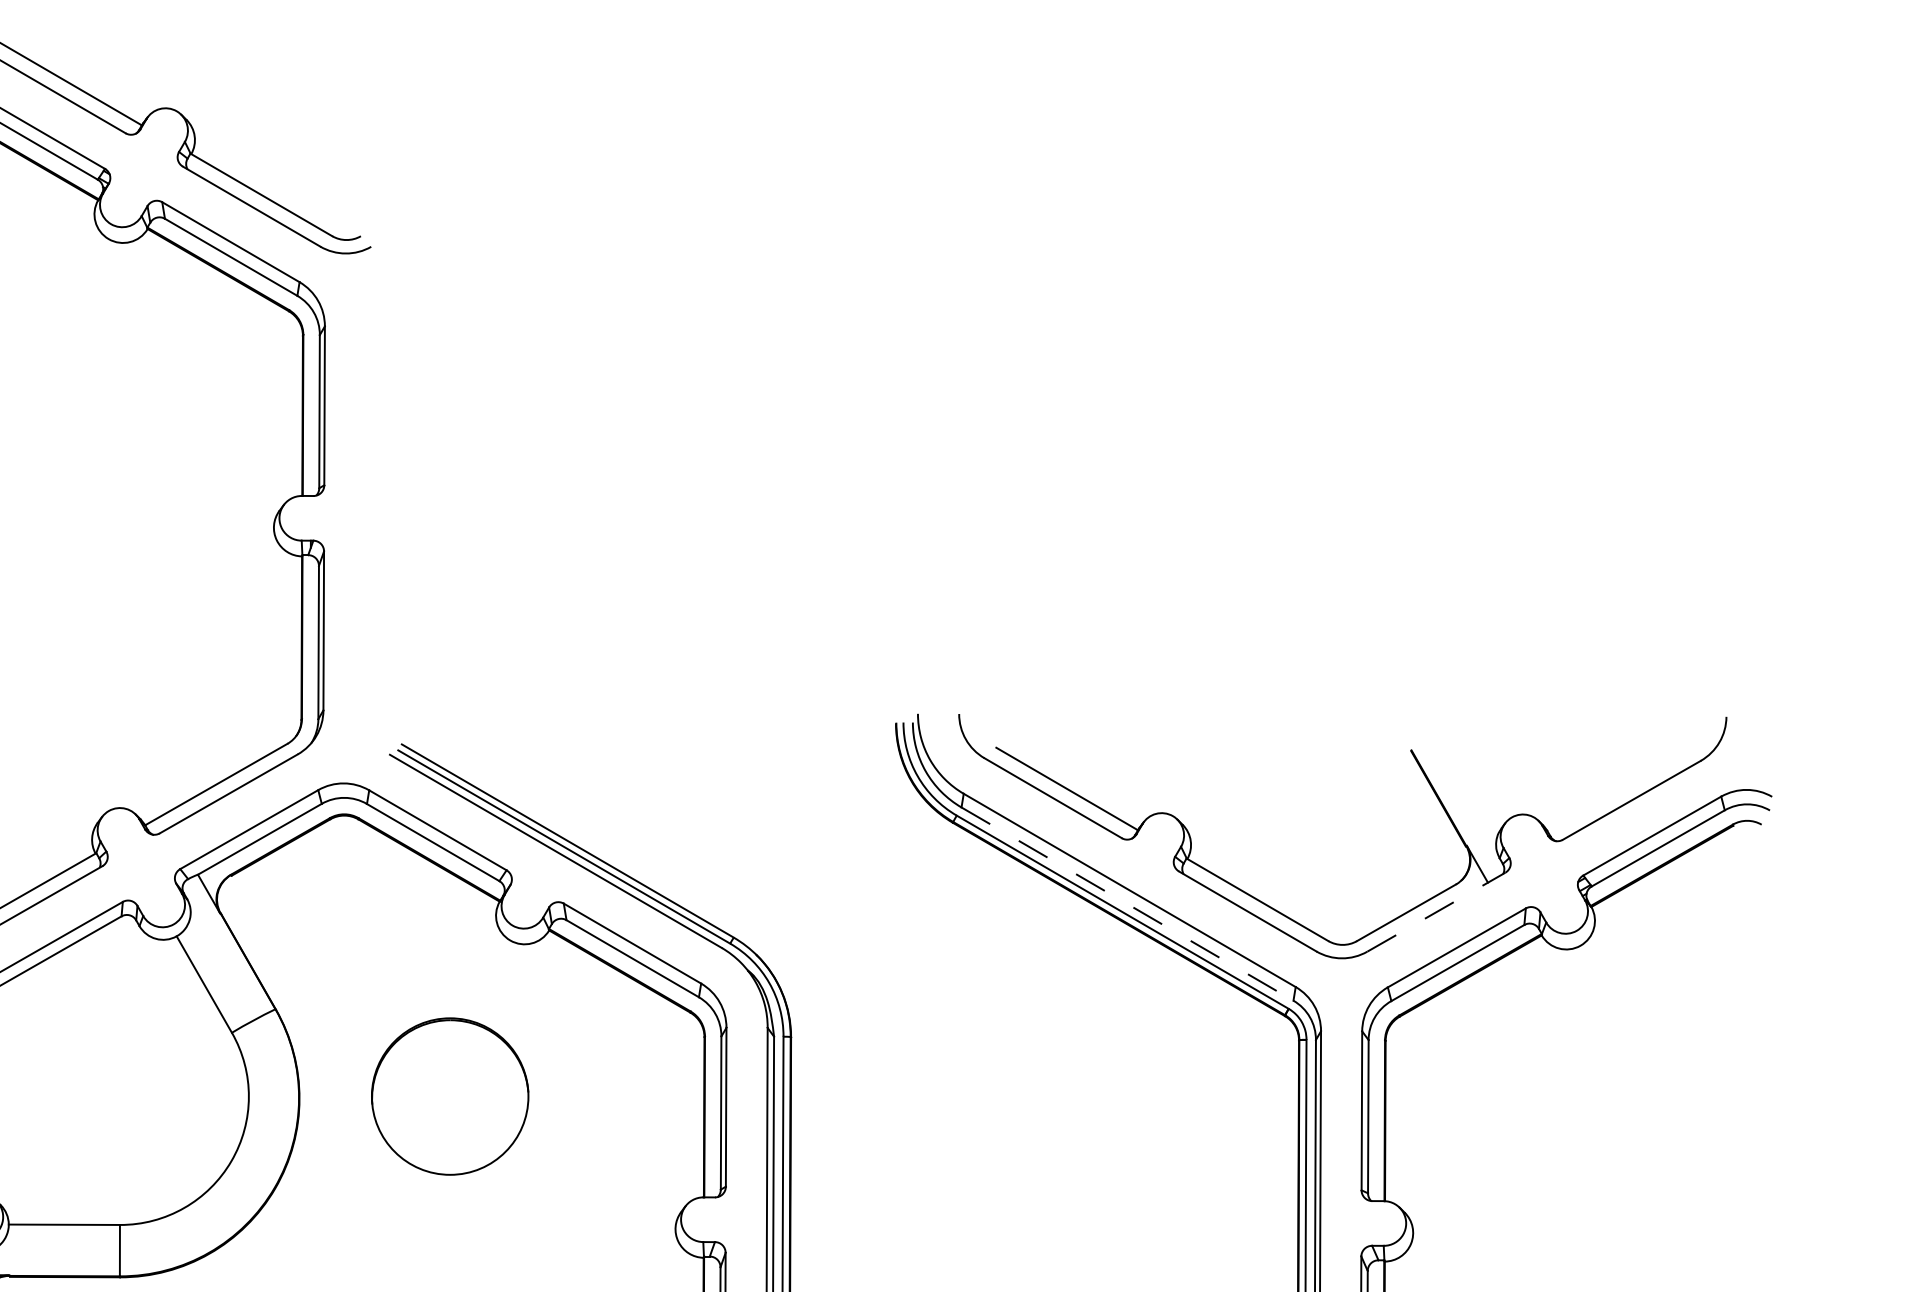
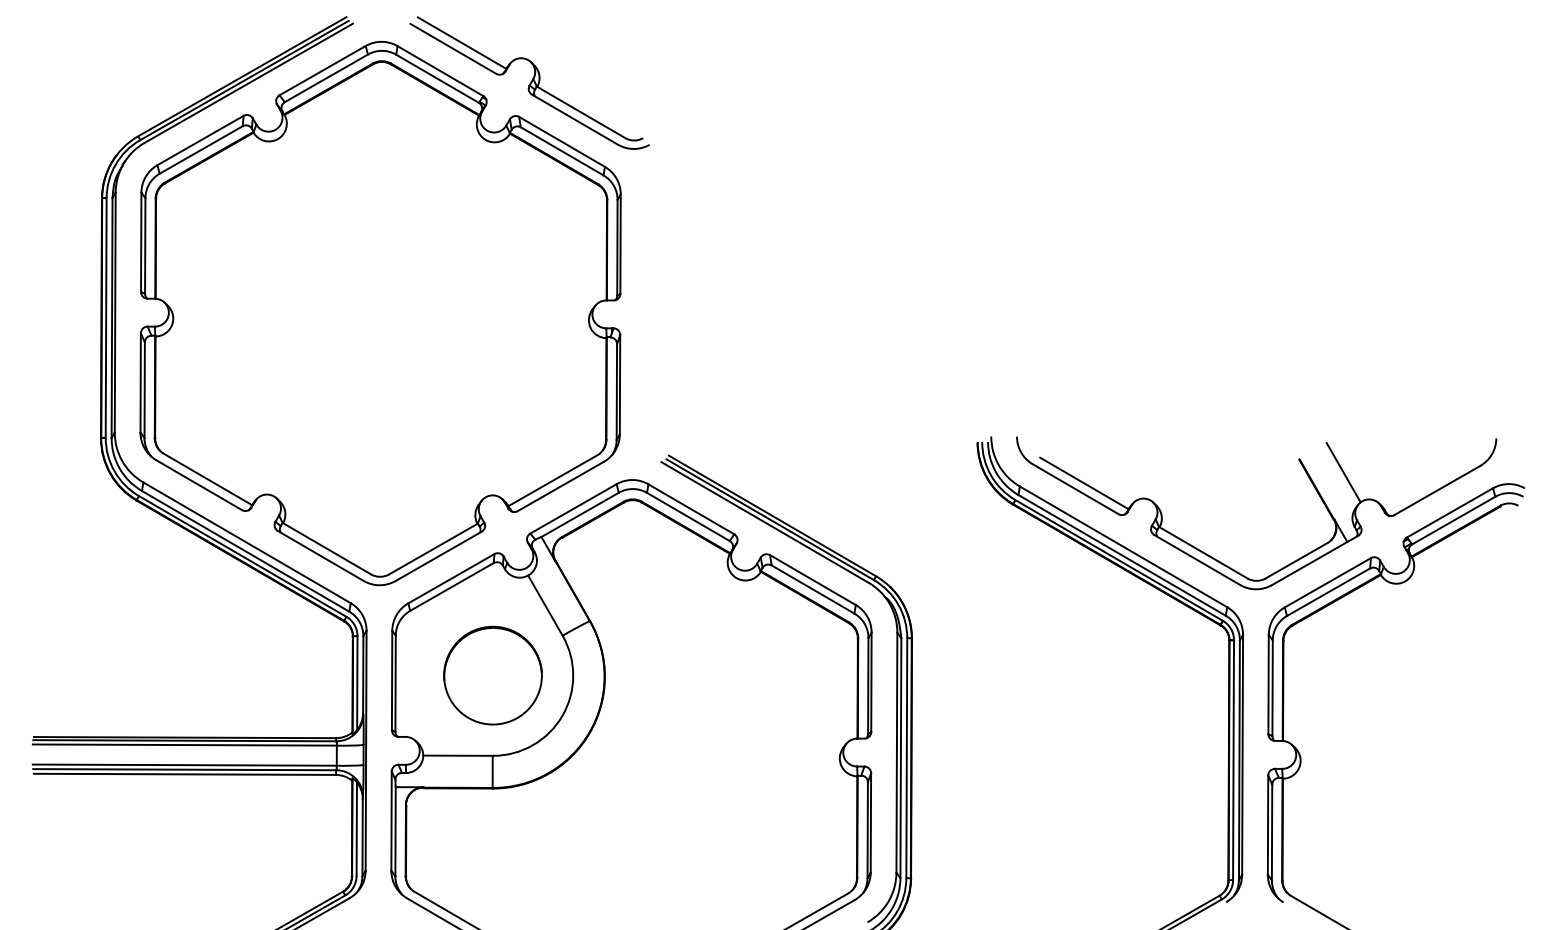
line: (1481, 771) -> (1343, 472), added
line: (1128, 904) -> (1122, 555), dashed -> solid
line: (1436, 912) -> (1315, 560), dashed -> solid
part: (449, 1096) -> (492, 675), moved

